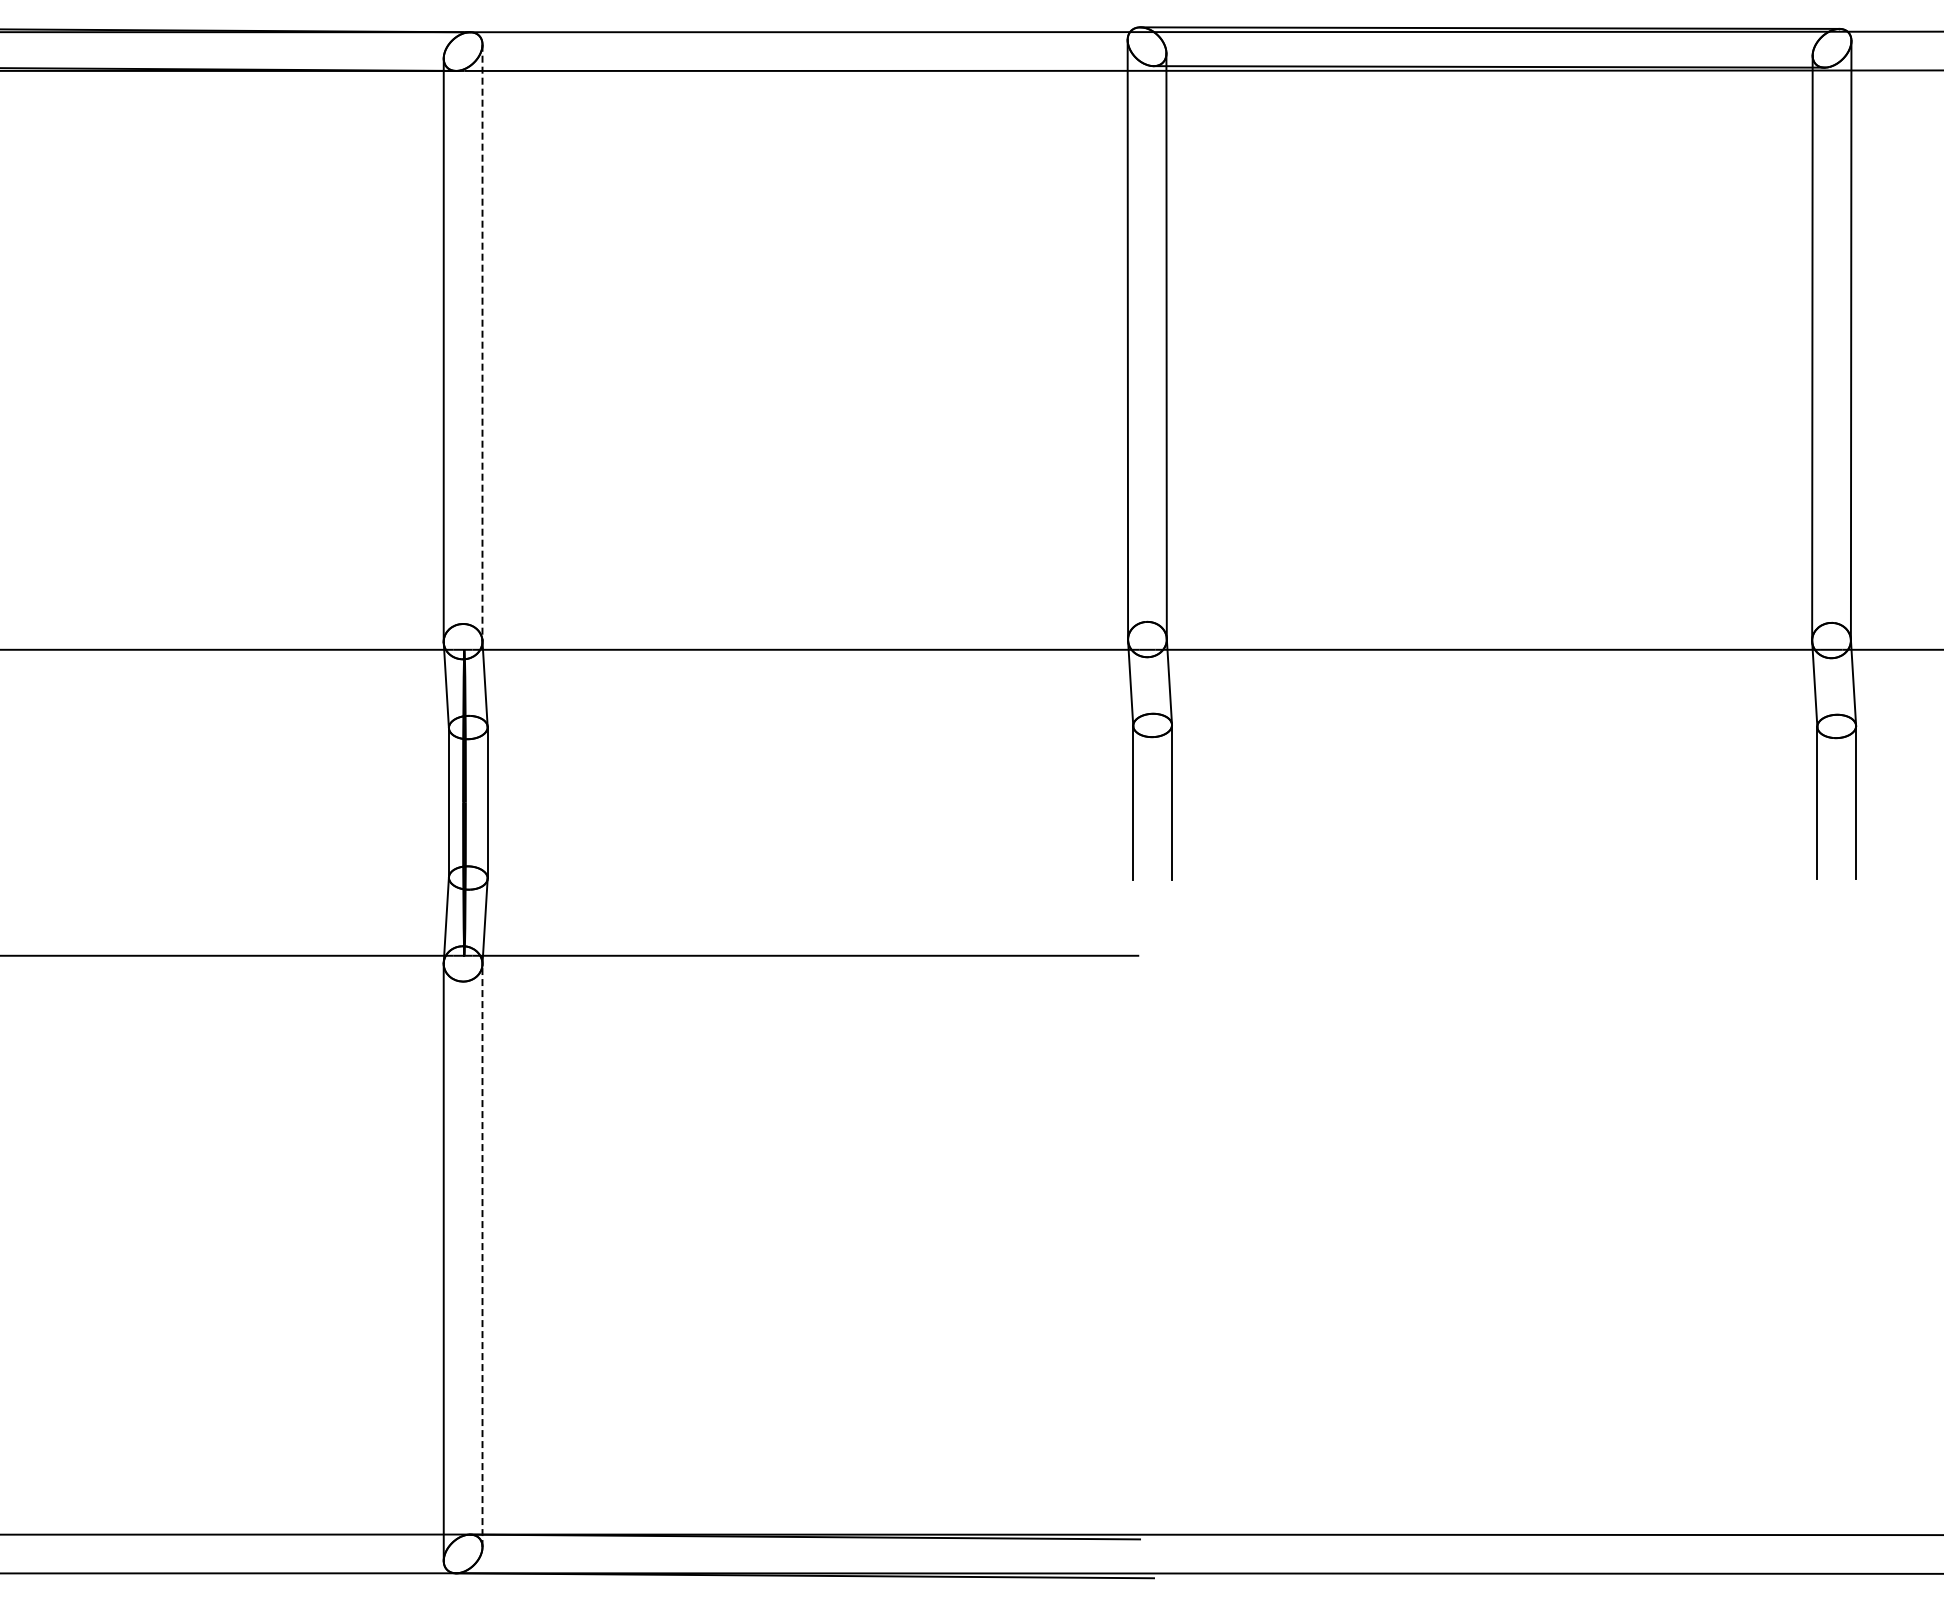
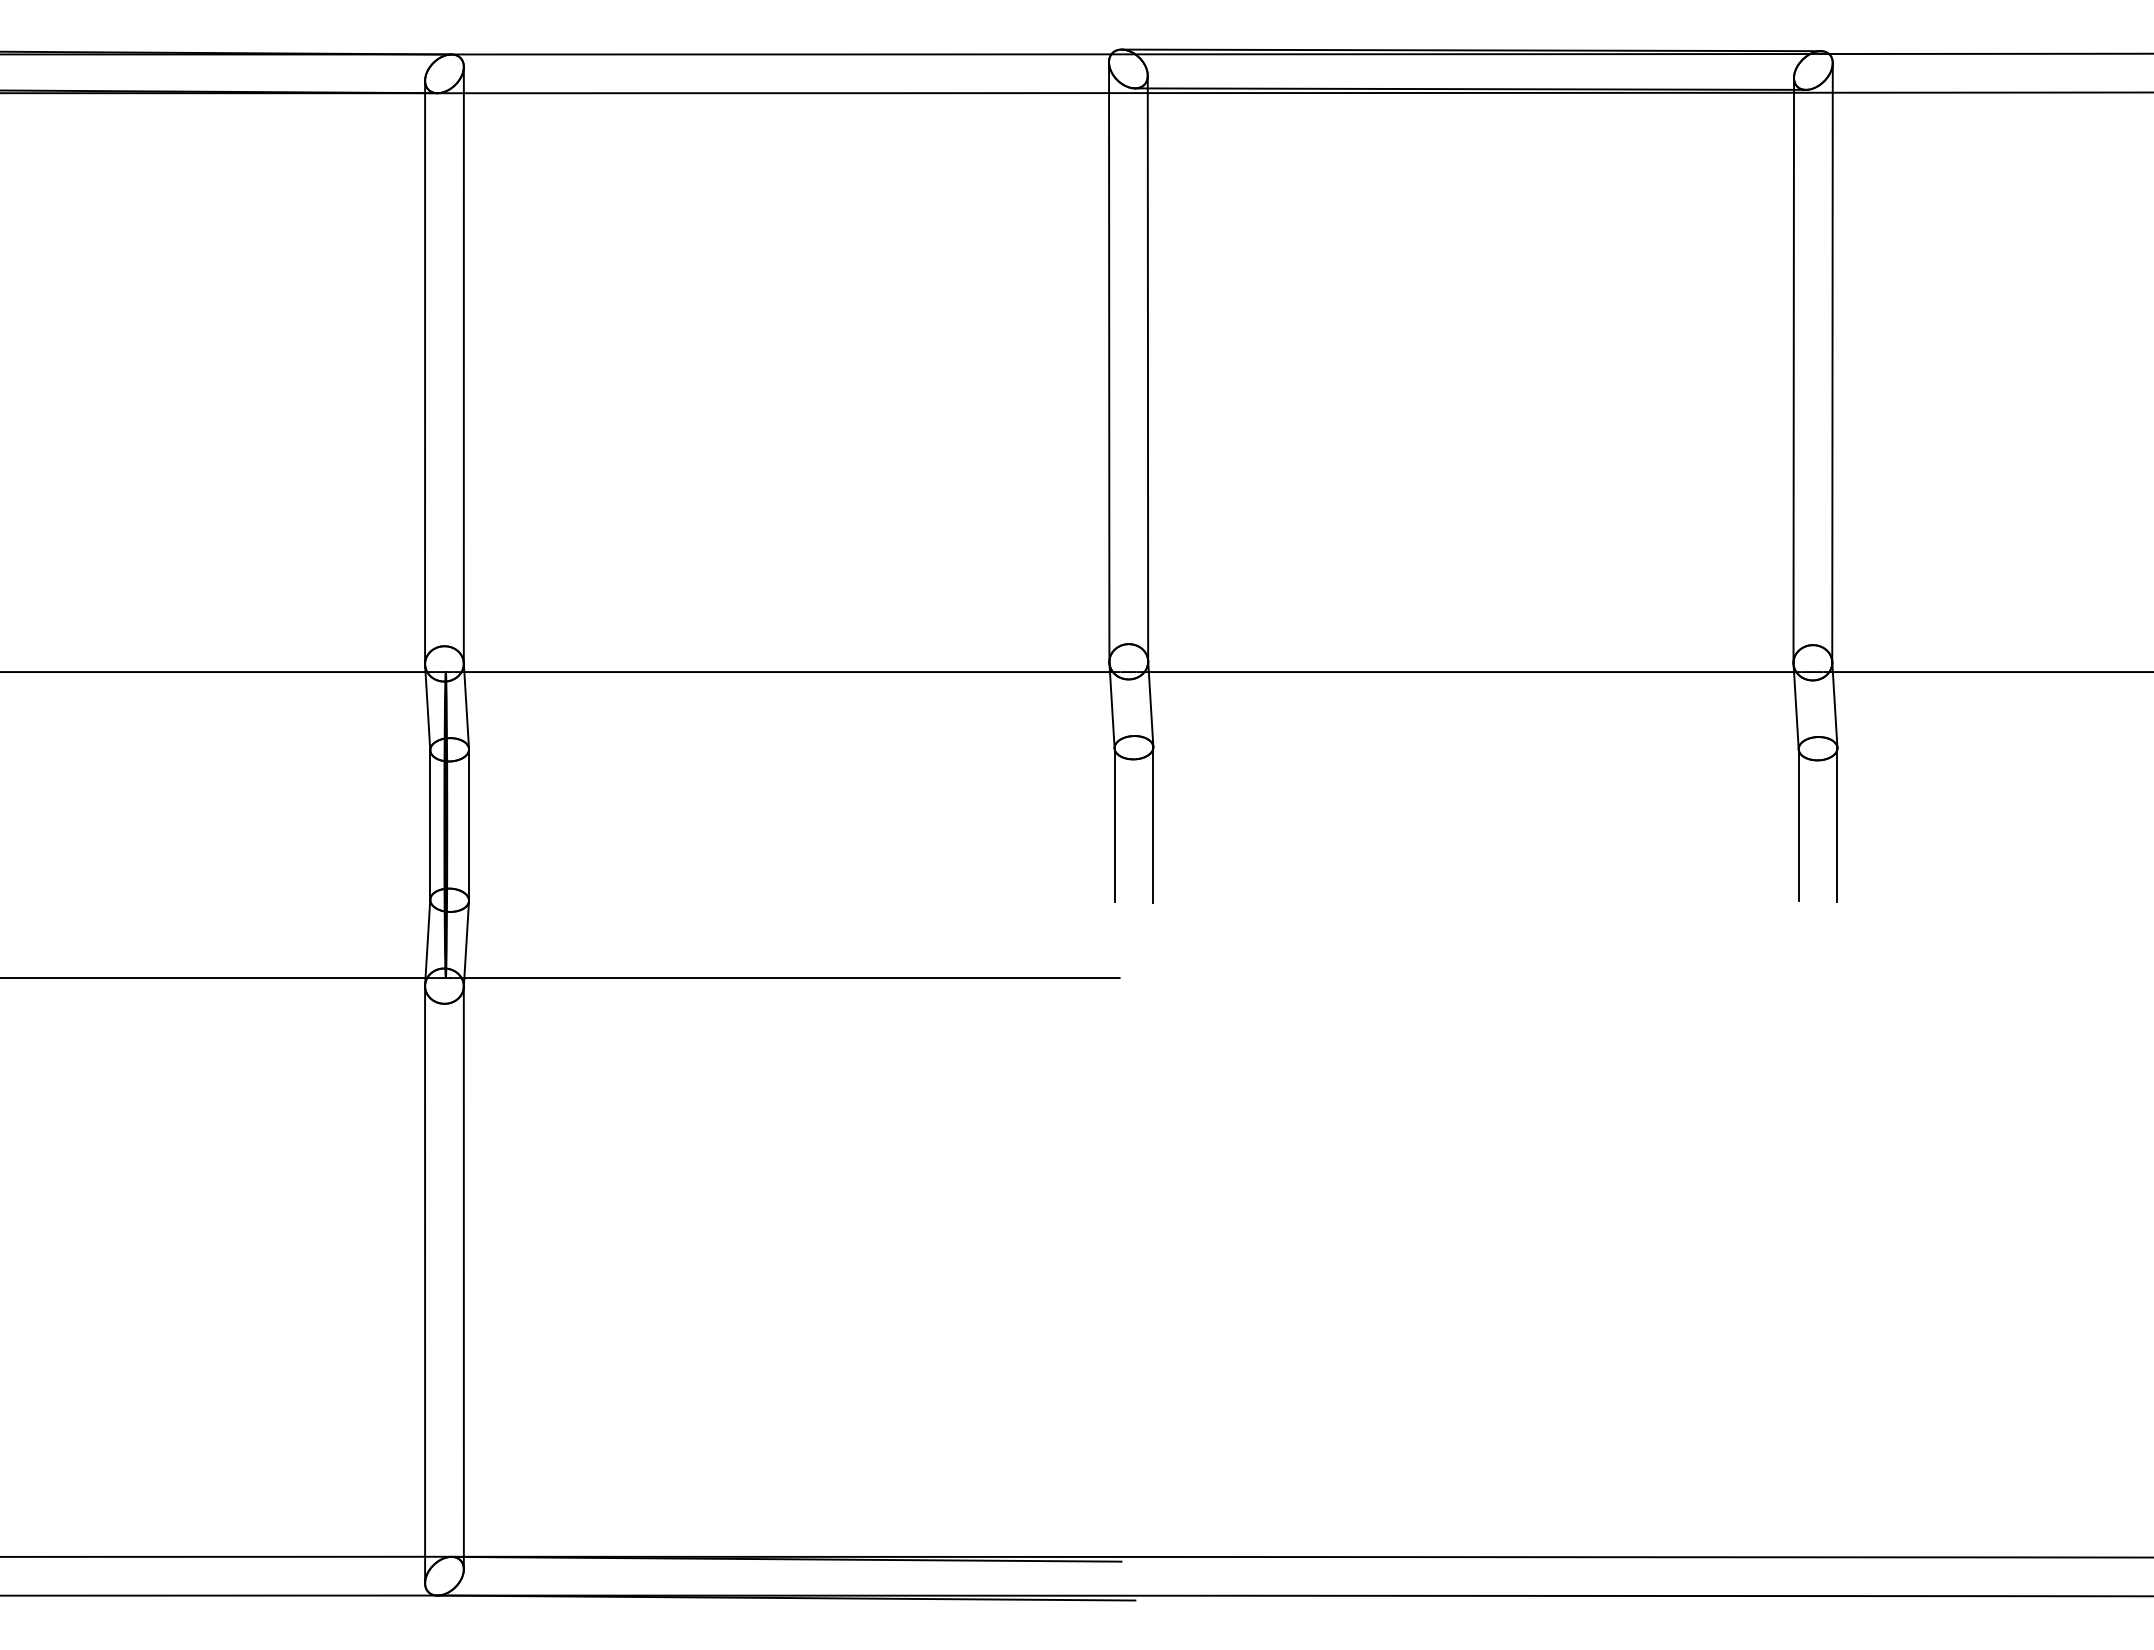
line: (482, 343) -> (463, 365), dashed -> solid
line: (482, 1255) -> (463, 1277), dashed -> solid

